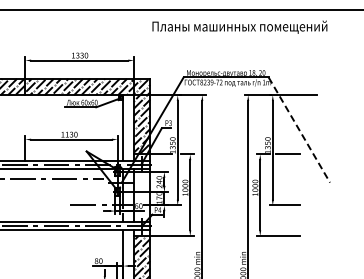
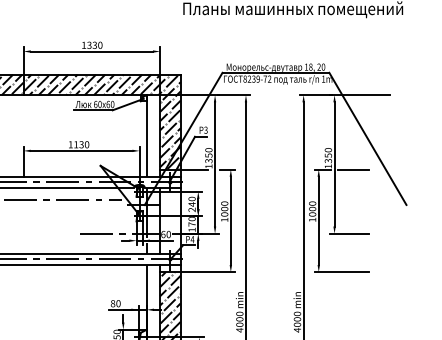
line: (299, 130) -> (368, 139), dashed -> solid

